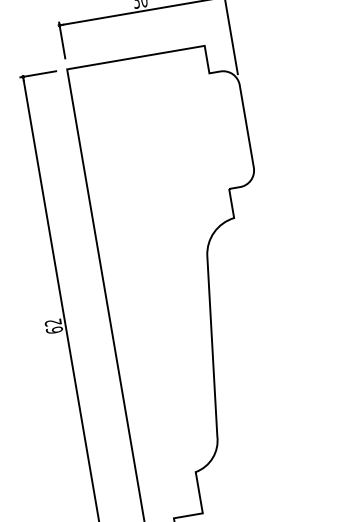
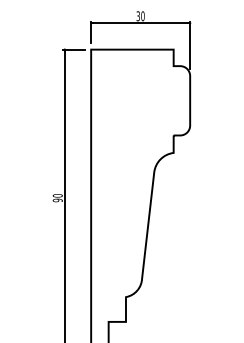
text: (53, 327) -> (57, 198), 62 -> 90

